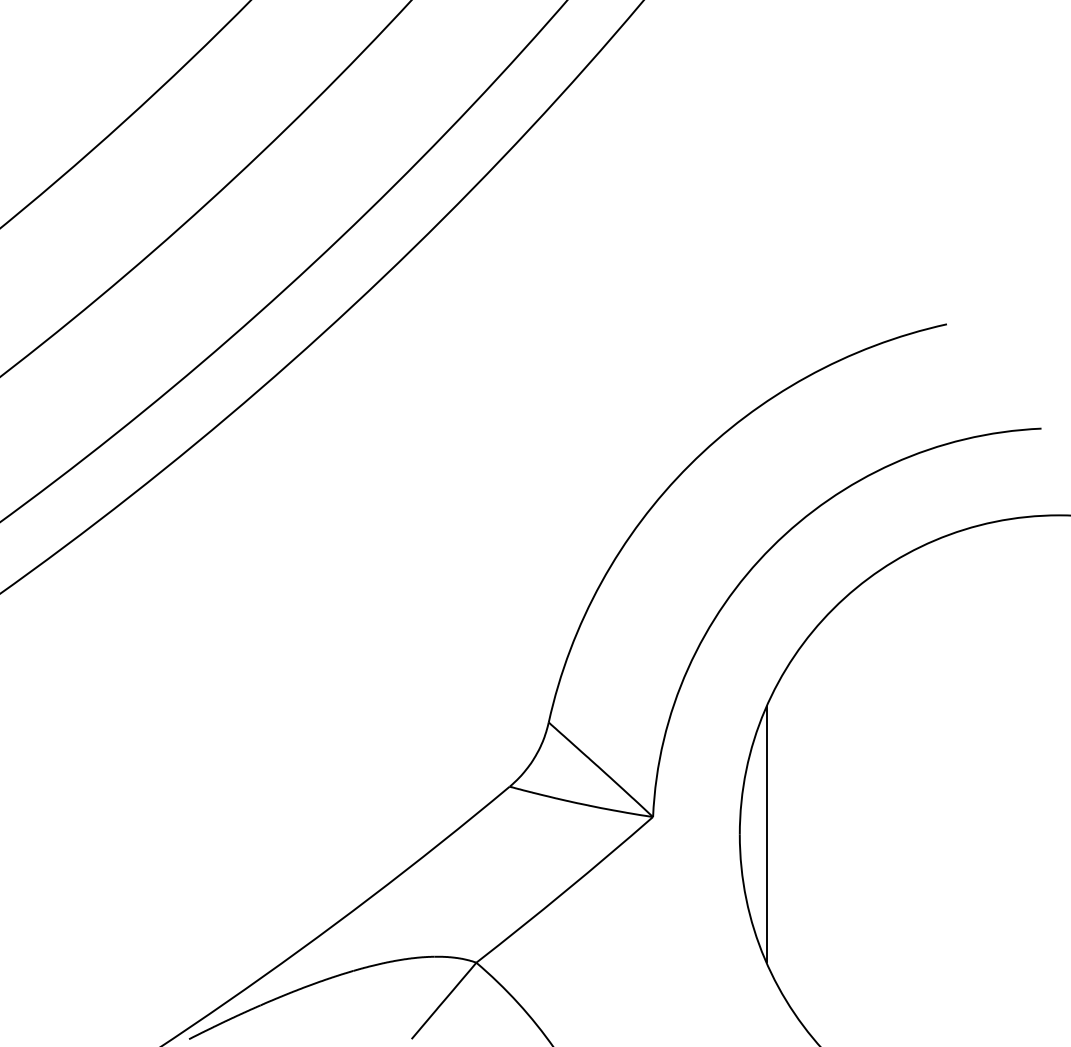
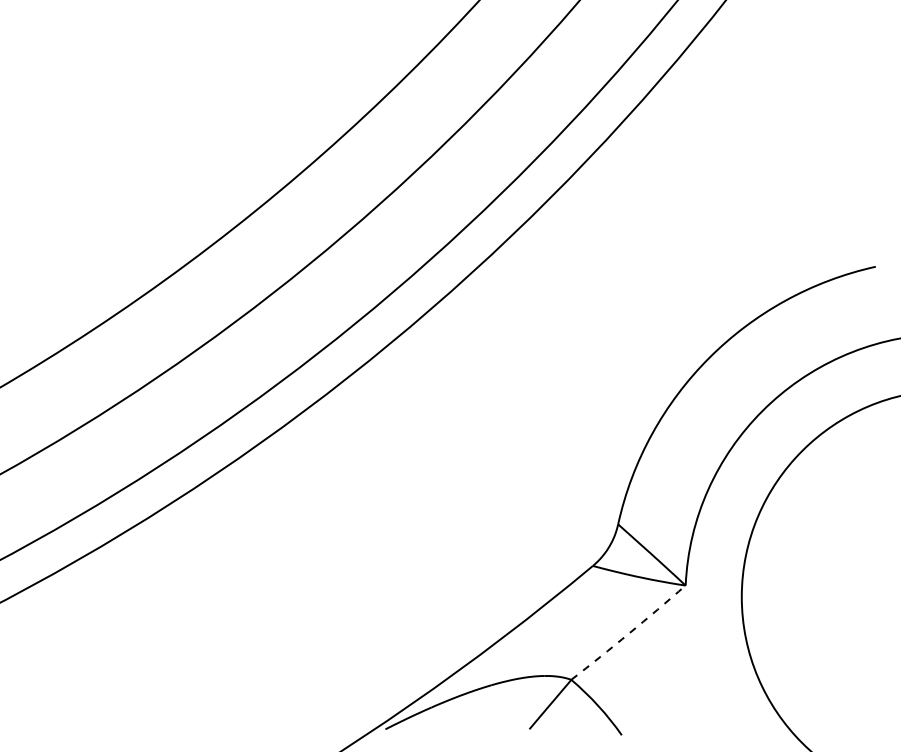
line: (767, 833) -> (759, 596), removed
arc: (566, 891) -> (629, 633), solid -> dashed

